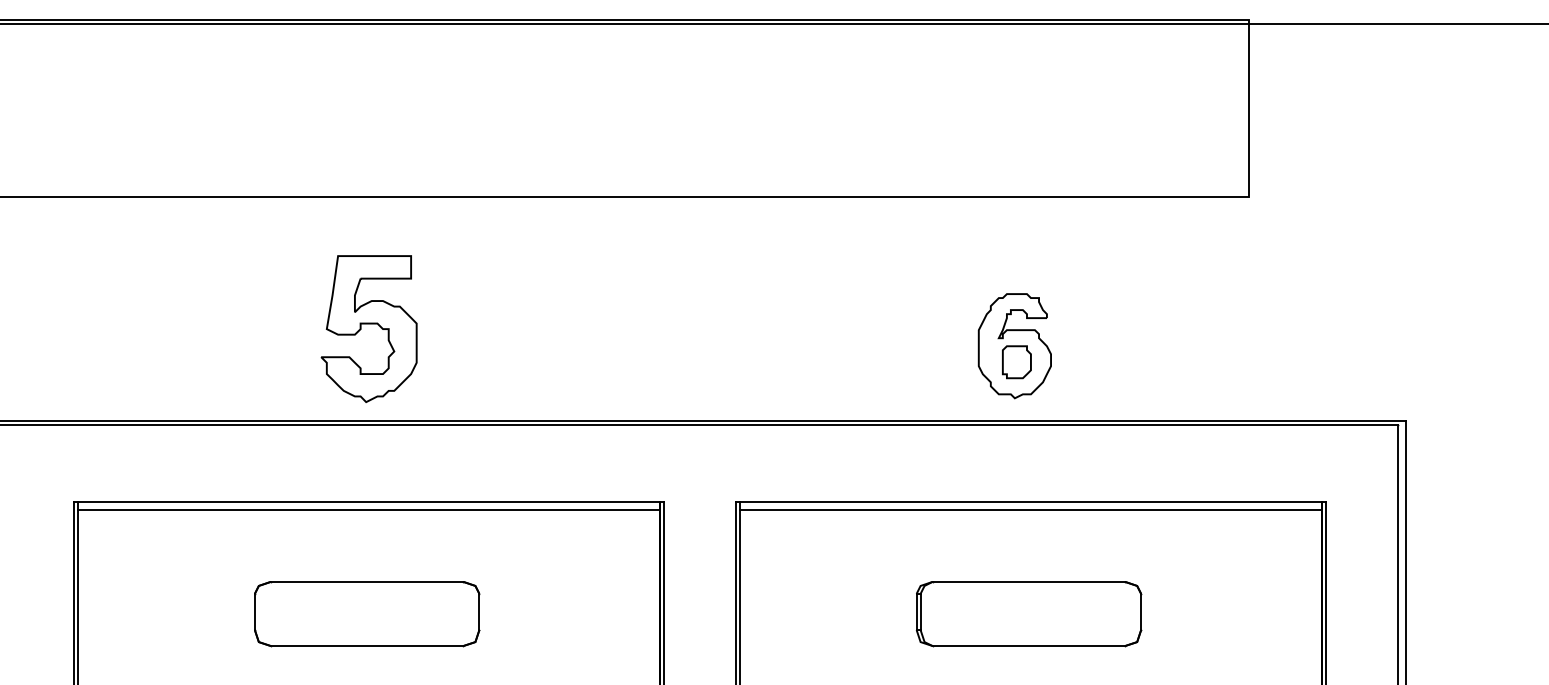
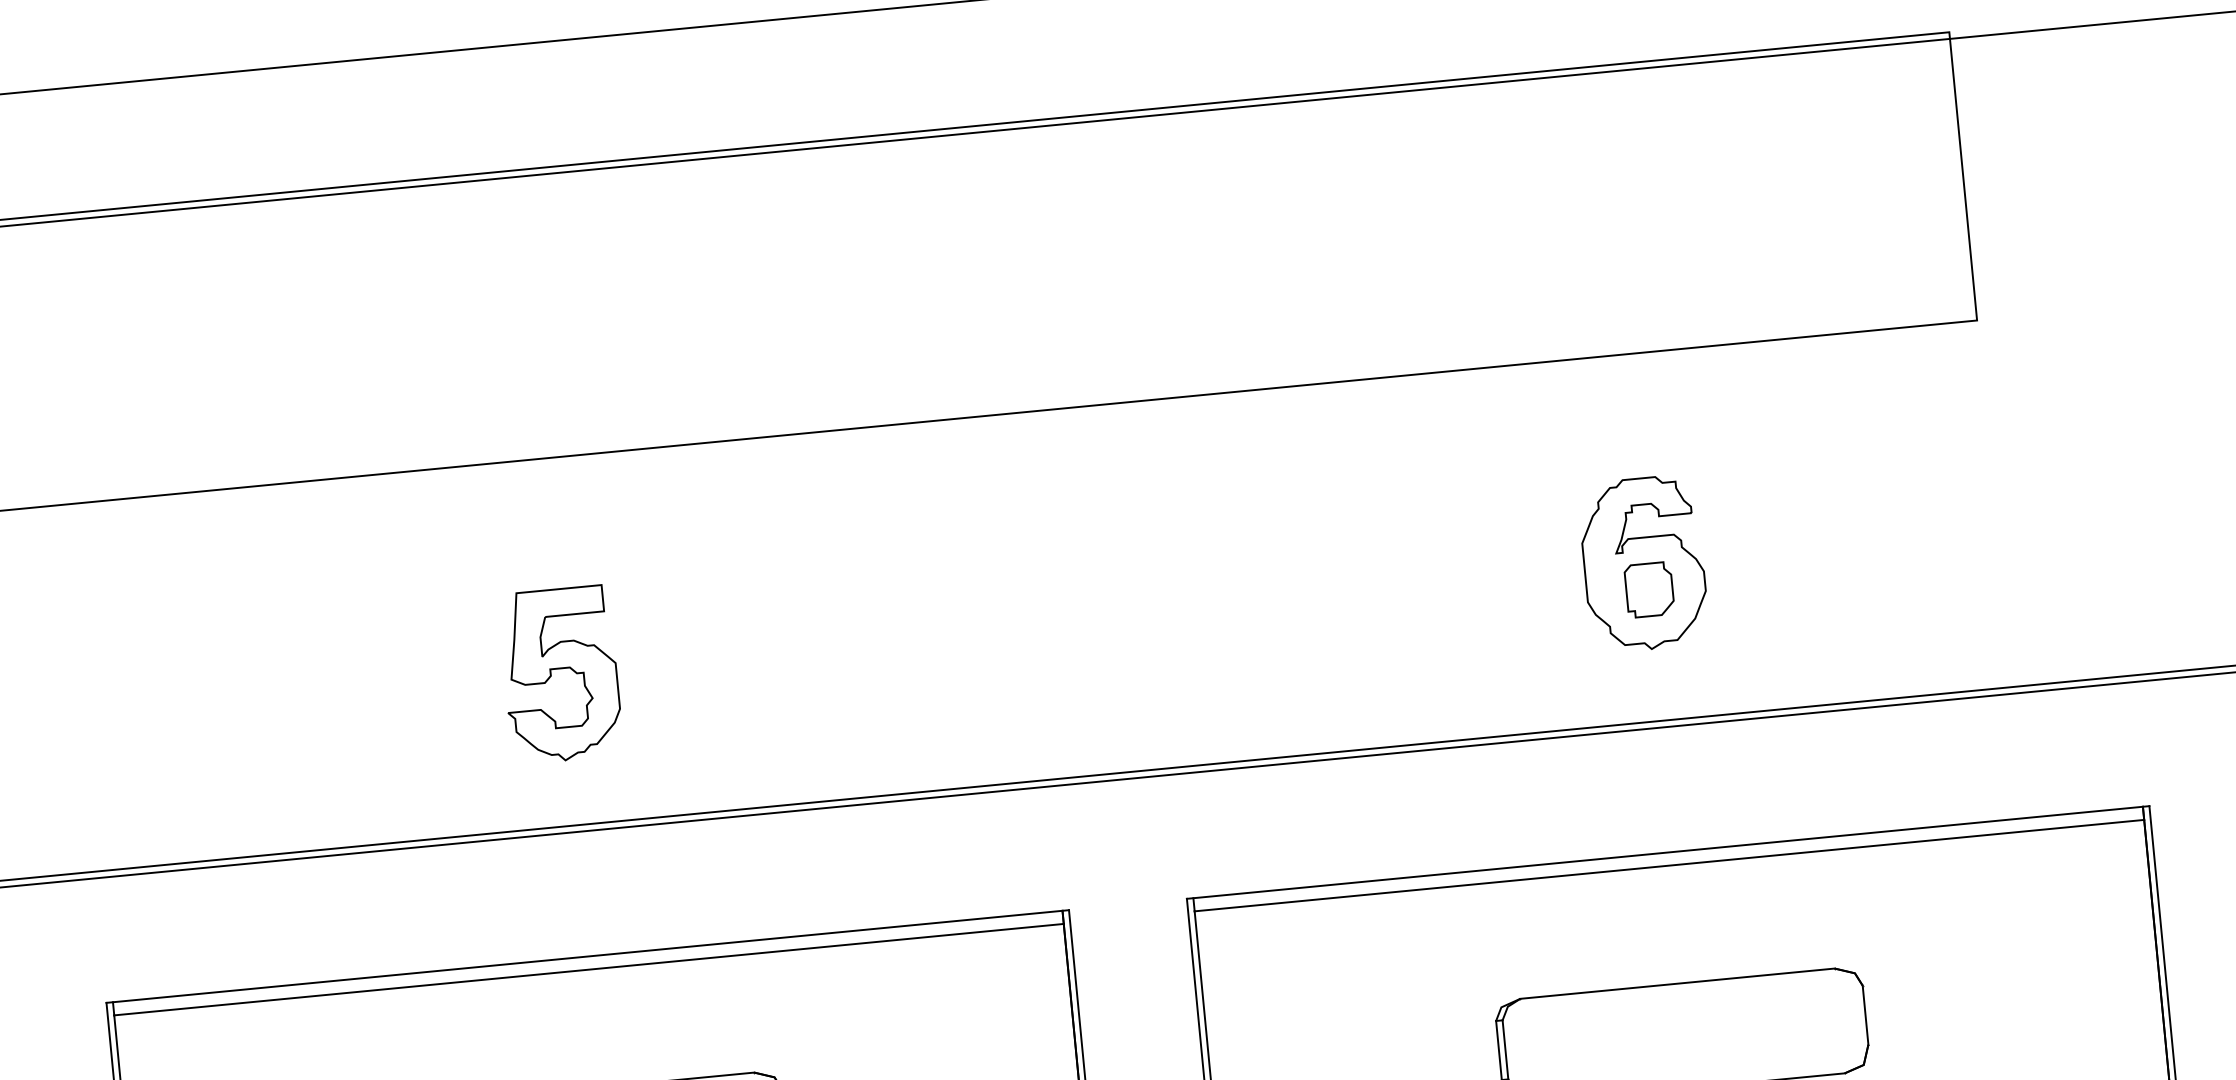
part: (369, 329) -> (561, 675), size x0.71
part: (1014, 346) -> (1643, 564), moved

